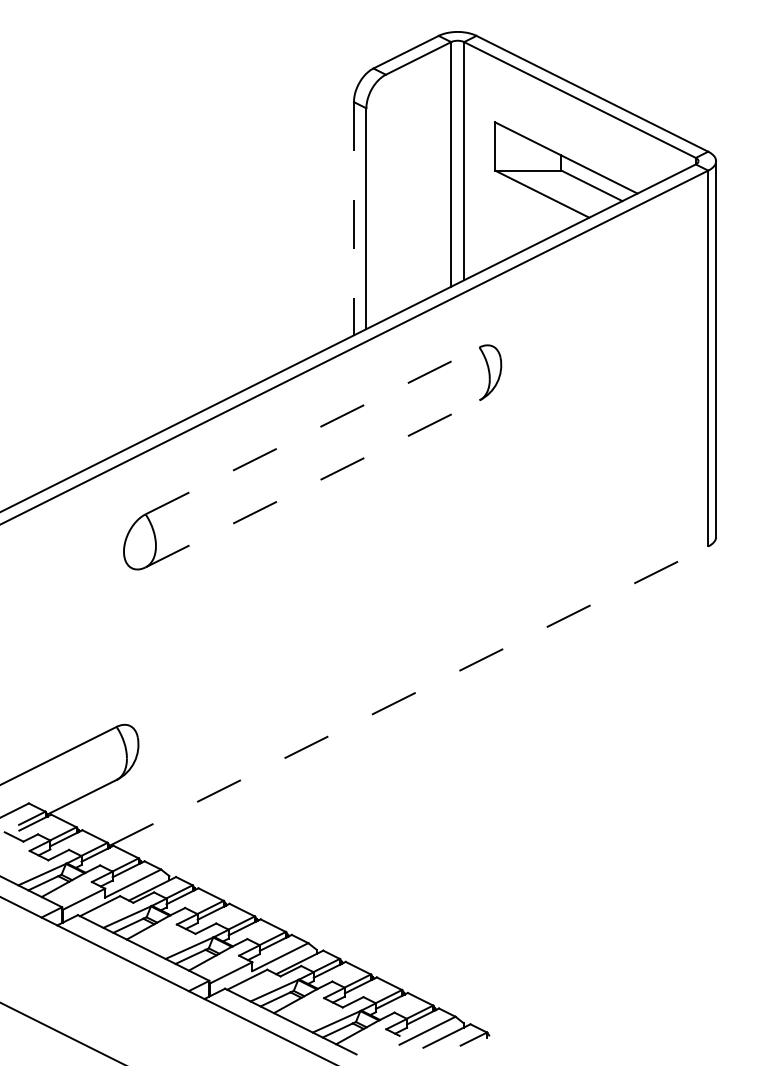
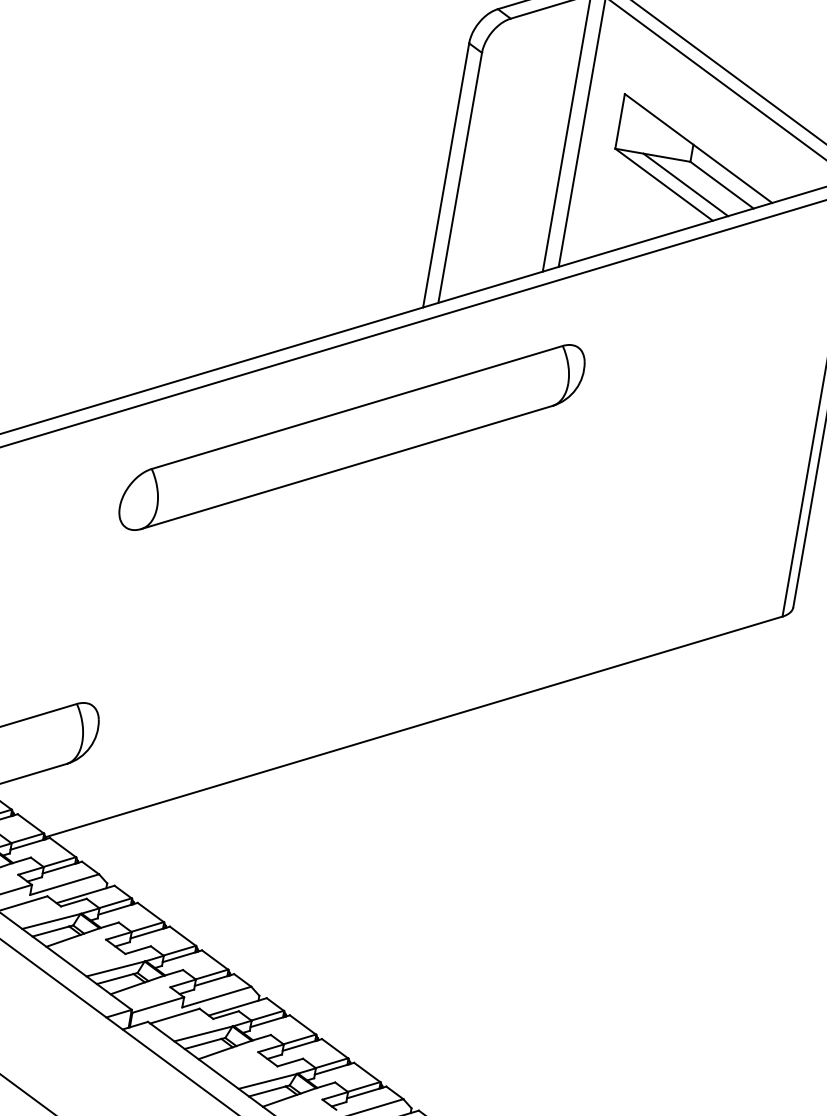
line: (560, 190) -> (685, 184), added
line: (354, 218) -> (446, 175), dashed -> solid
line: (312, 430) -> (357, 407), dashed -> solid
line: (312, 483) -> (346, 467), dashed -> solid
line: (409, 696) -> (414, 727), dashed -> solid

